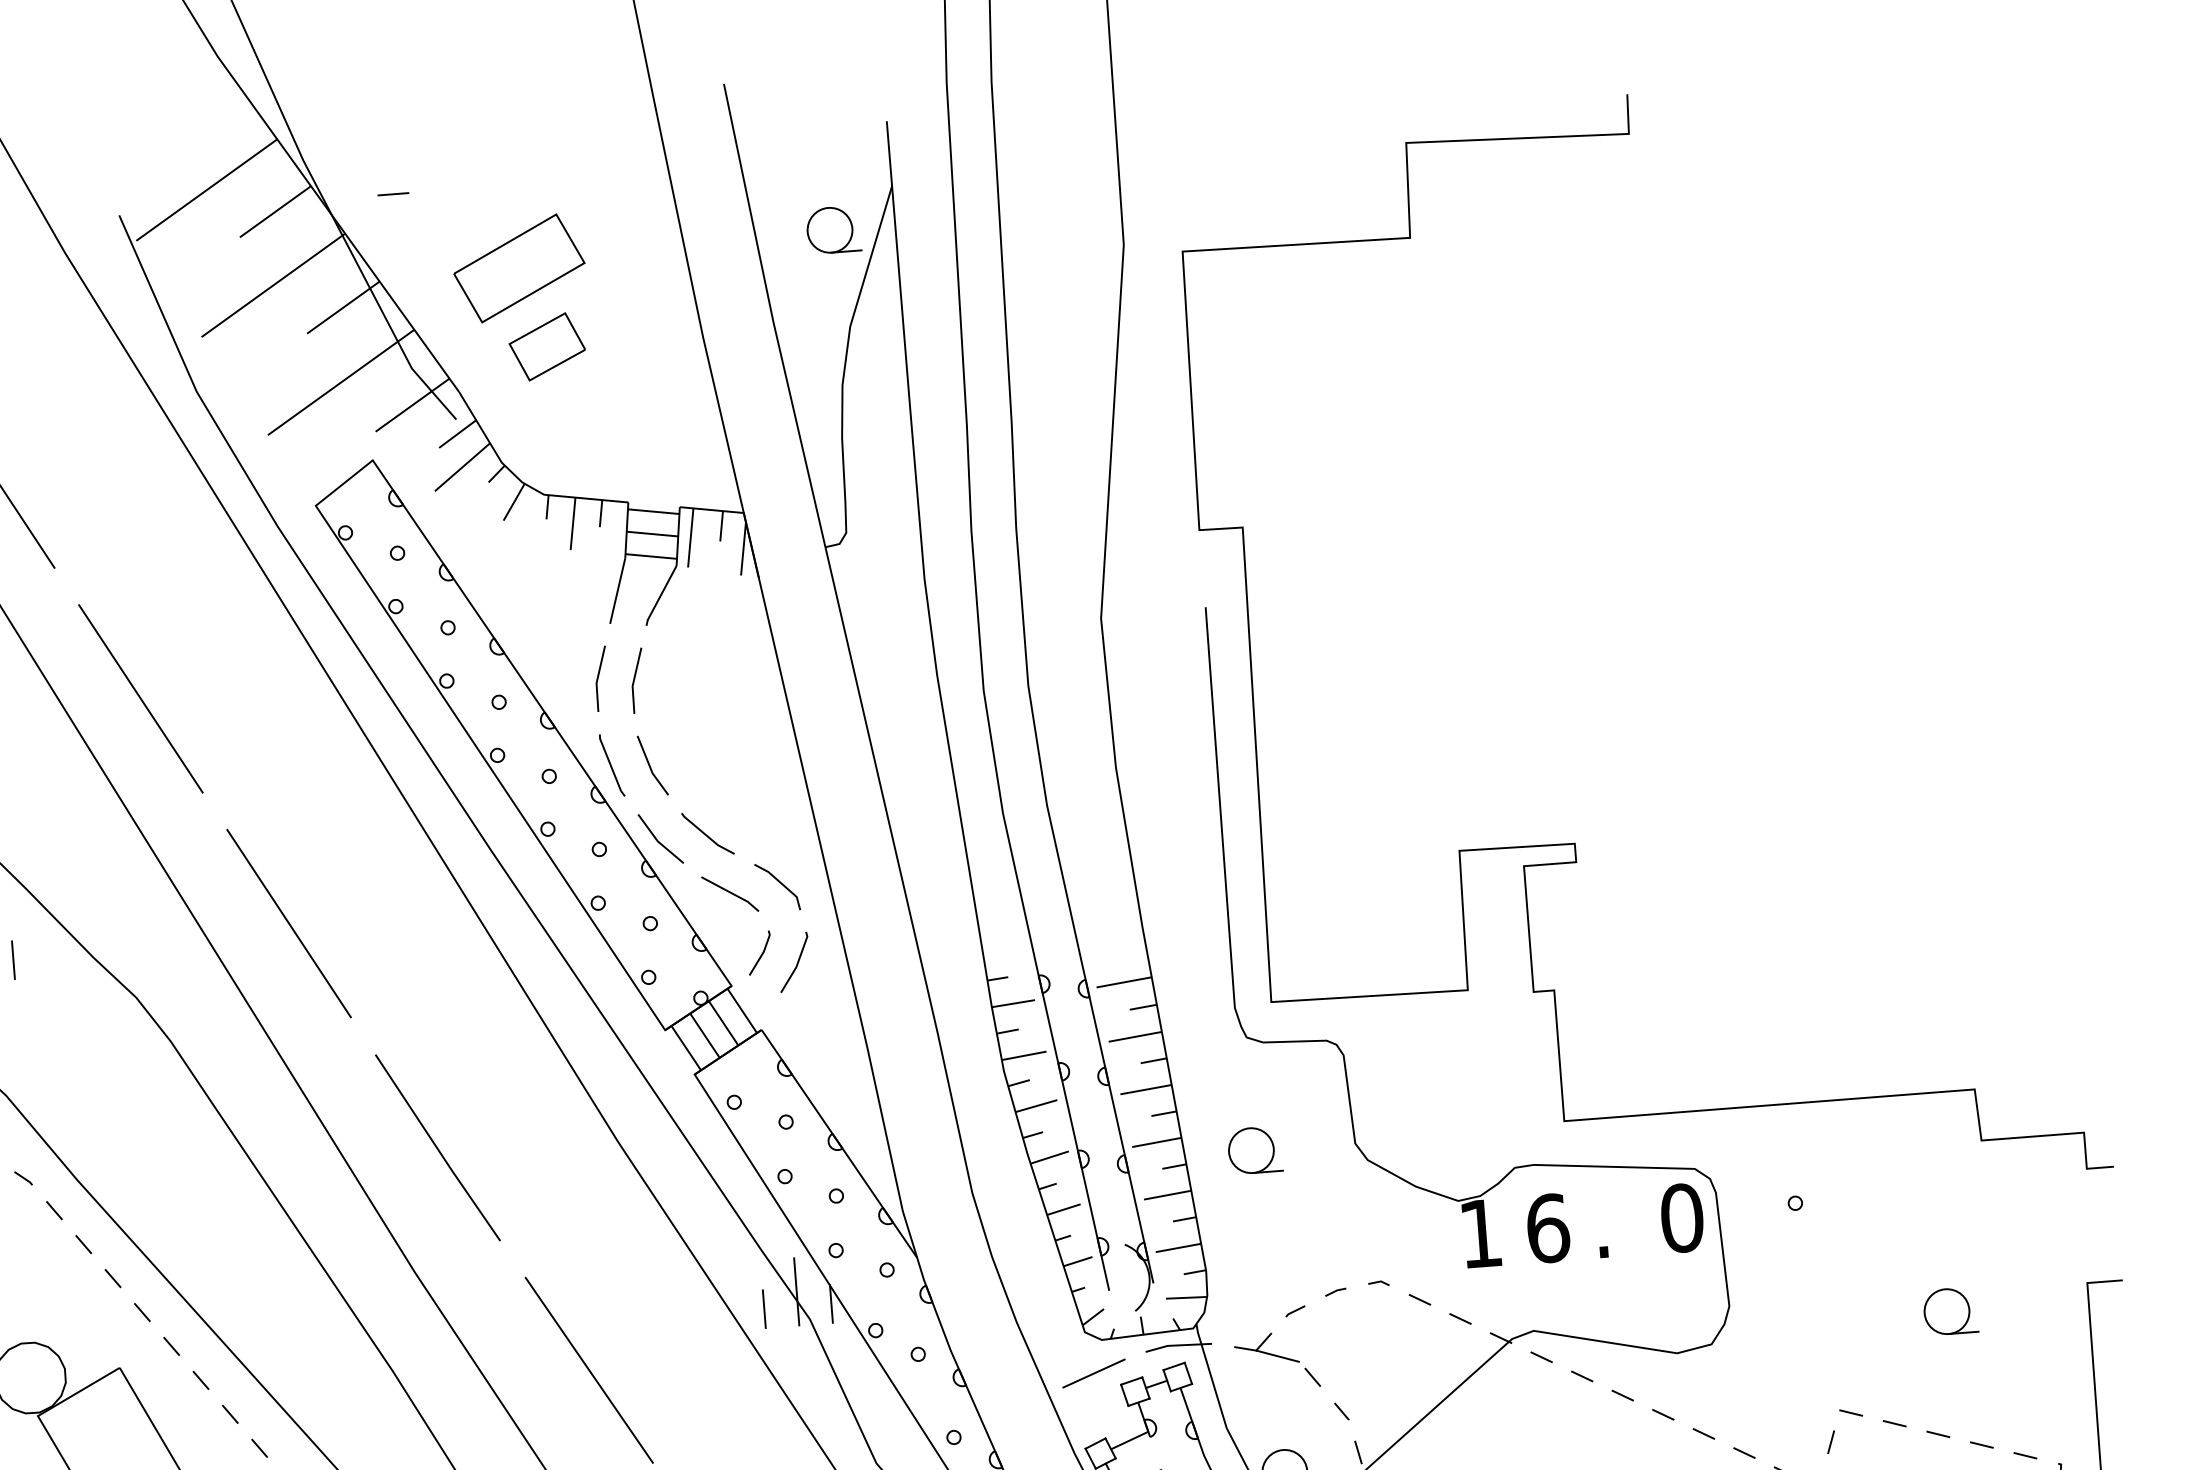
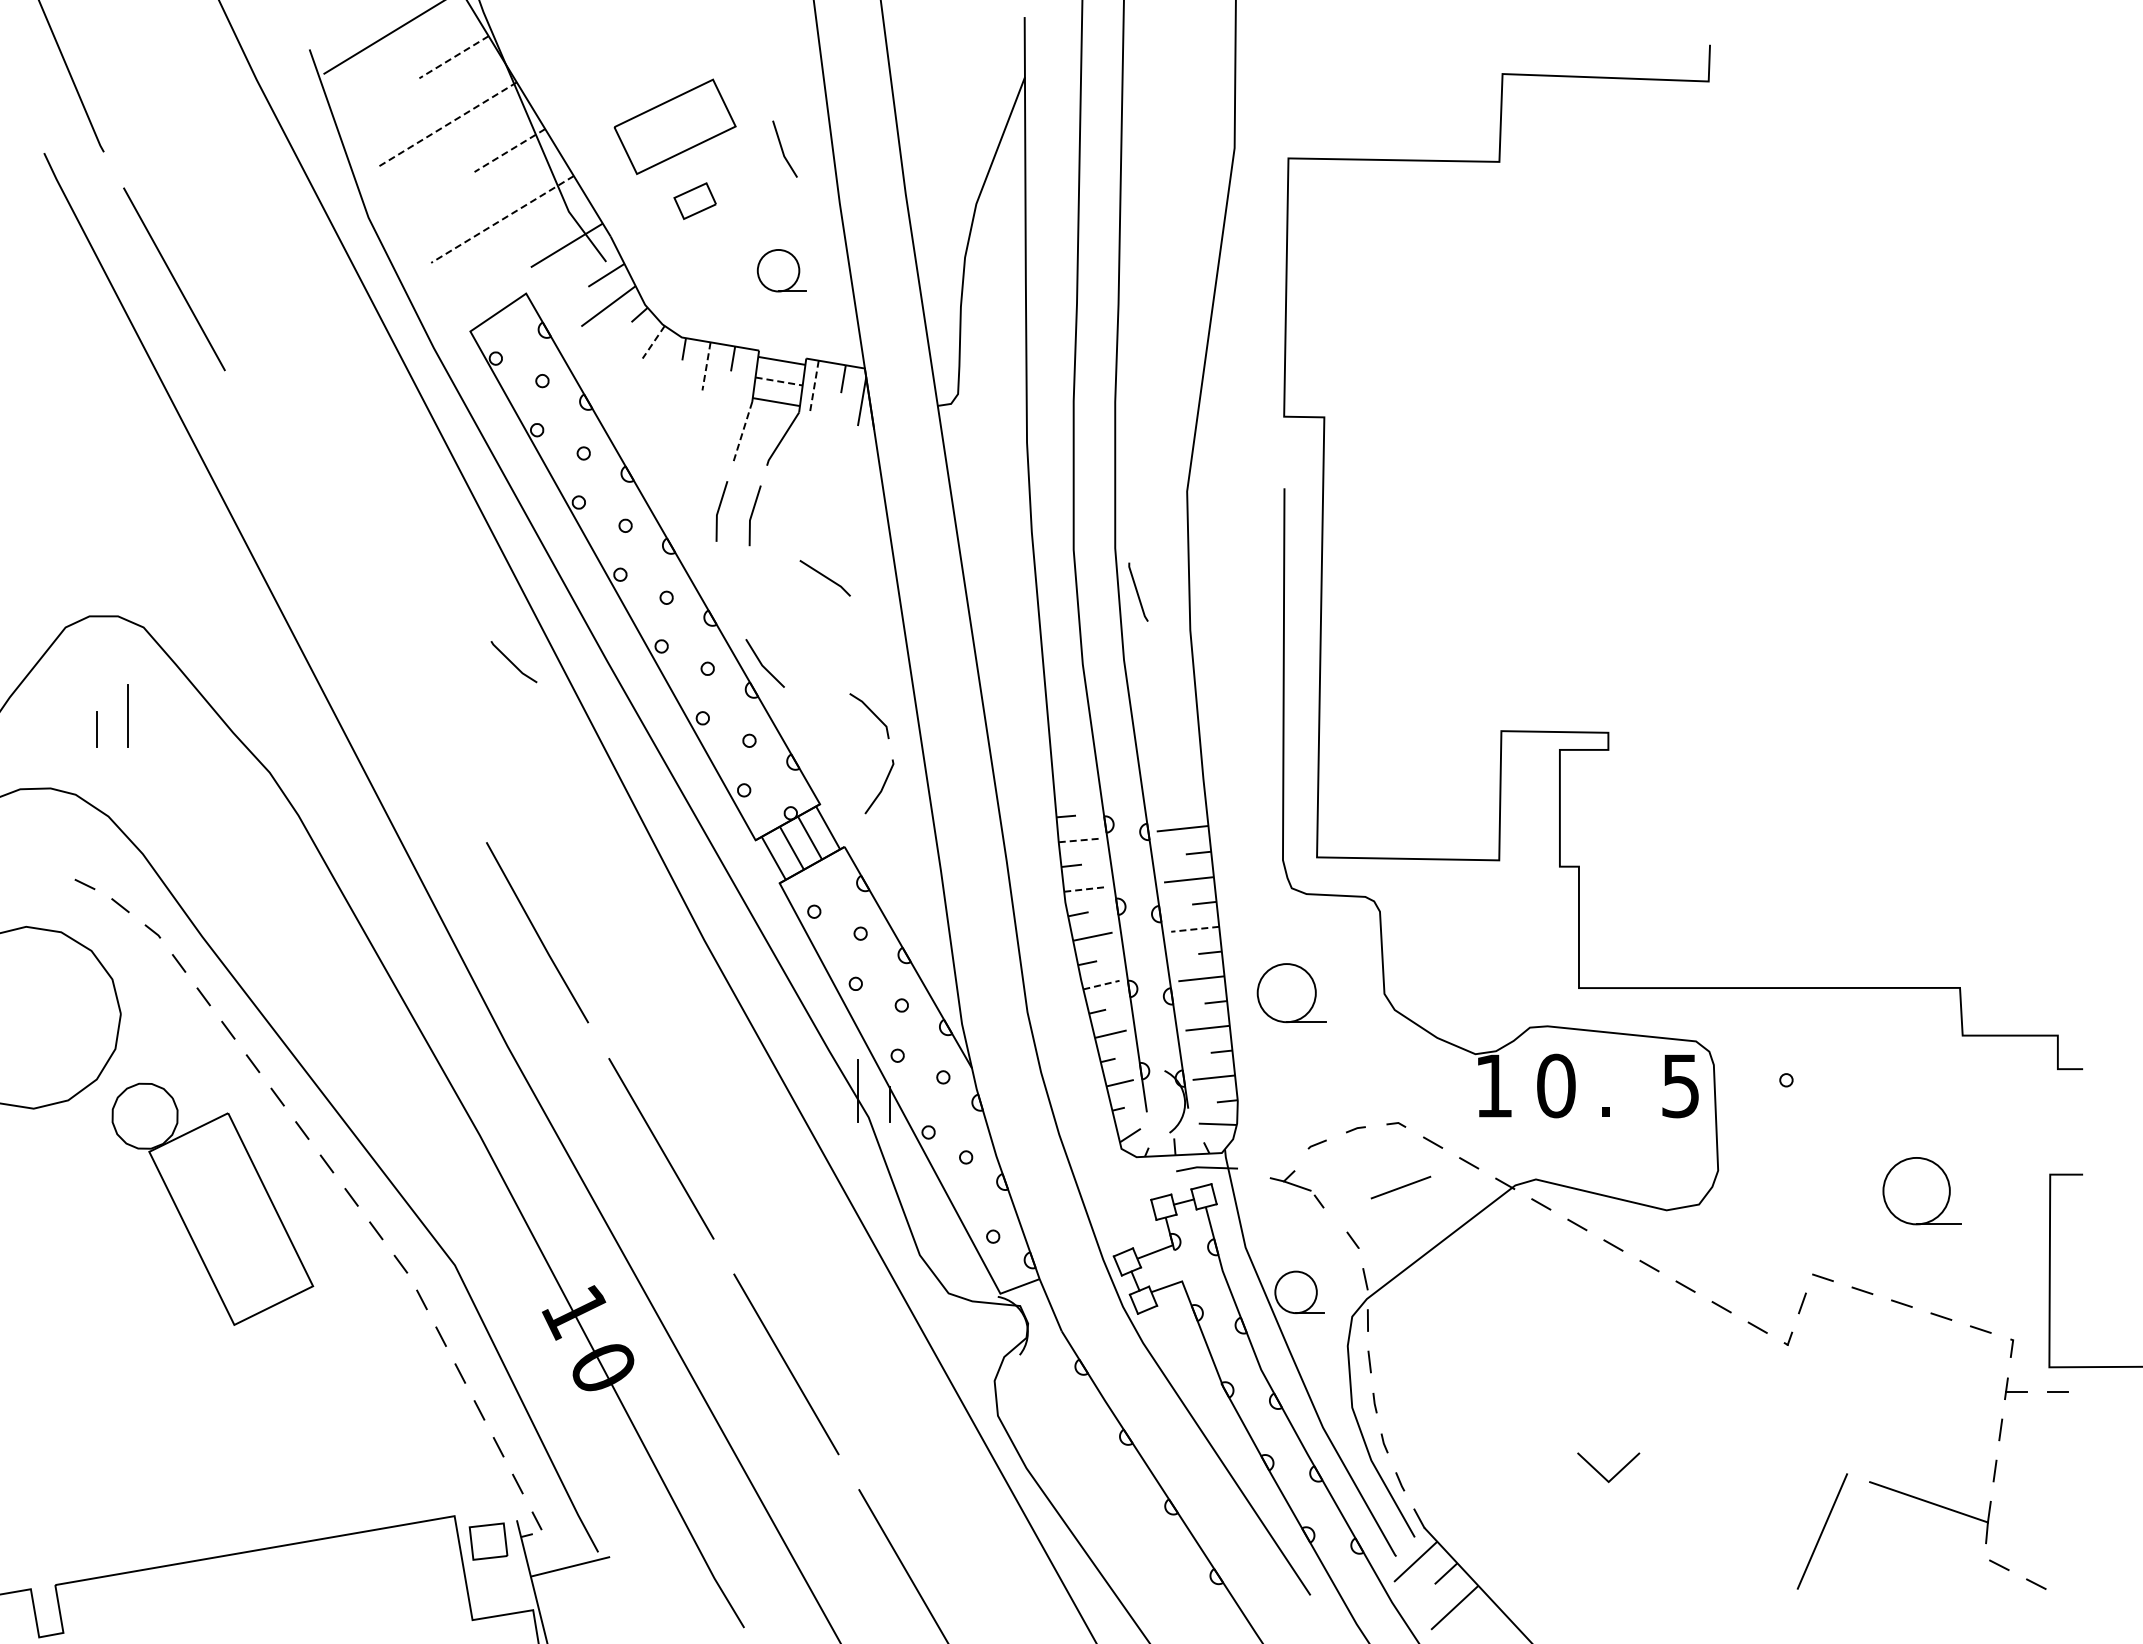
line: (392, 194) -> (563, 49), removed
line: (275, 212) -> (454, 57), solid -> dashed
part: (833, 229) -> (781, 270), moved
line: (273, 285) -> (446, 125), solid -> dashed
line: (342, 307) -> (509, 150), solid -> dashed
part: (546, 346) -> (694, 200), size x0.6
line: (341, 382) -> (502, 219), solid -> dashed
line: (513, 502) -> (653, 342), solid -> dashed
line: (573, 523) -> (706, 366), solid -> dashed
line: (652, 534) -> (779, 381), solid -> dashed
line: (691, 538) -> (814, 388), solid -> dashed
line: (617, 592) -> (742, 432), solid -> dashed
line: (140, 699) -> (294, 497), removed
line: (611, 764) -> (1137, 591), moved
line: (650, 765) -> (782, 148), moved
line: (706, 834) -> (512, 662), moved
line: (729, 893) -> (824, 577), moved
line: (288, 922) -> (415, 714), removed
line: (761, 953) -> (849, 776), removed
line: (13, 959) -> (159, 728), removed
line: (1014, 1003) -> (1079, 840), solid -> dashed
line: (1024, 1055) -> (1085, 889), solid -> dashed
line: (1145, 1089) -> (1194, 929), solid -> dashed
part: (1255, 1149) -> (1291, 992), size x1.4
line: (1049, 1157) -> (1101, 985), solid -> dashed
text: (1681, 1217) -> (1680, 1085), 0 -> 5
text: (1548, 1227) -> (1556, 1085), 6 -> 0
line: (764, 1308) -> (827, 1104), removed
part: (1950, 1310) -> (1921, 1190), size x1.6
part: (1276, 1361) -> (1296, 1189), size x0.7
line: (1093, 1373) -> (1400, 1187), moved

